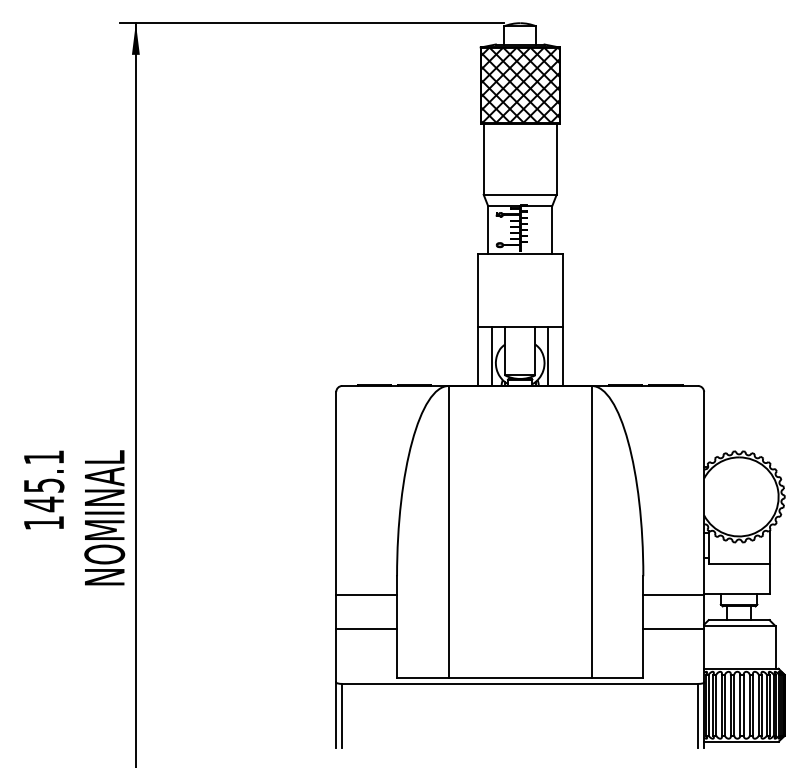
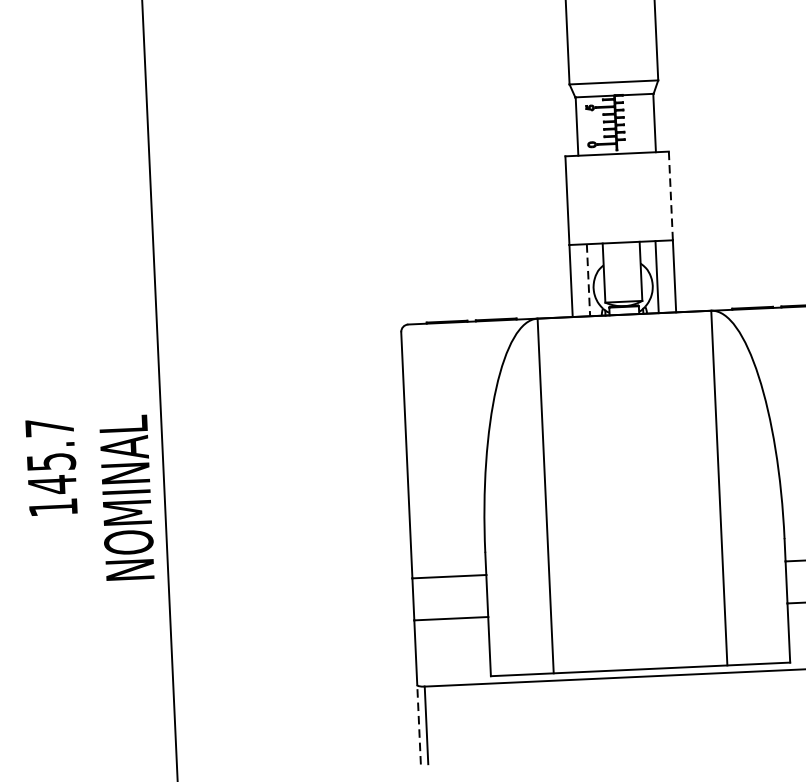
line: (562, 290) -> (670, 196), solid -> dashed
line: (491, 356) -> (587, 280), solid -> dashed
text: (43, 457) -> (49, 427), 145.1 -> 145.7
line: (336, 715) -> (419, 725), solid -> dashed

